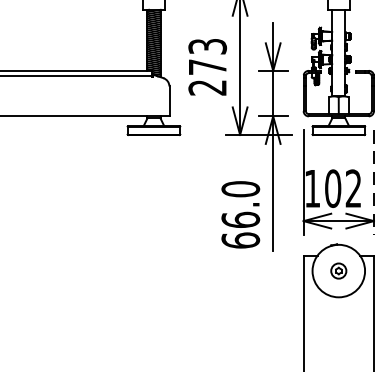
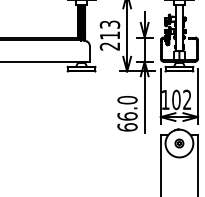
text: (206, 67) -> (109, 35), 273 -> 213
line: (374, 182) -> (198, 96), dashed -> solid

